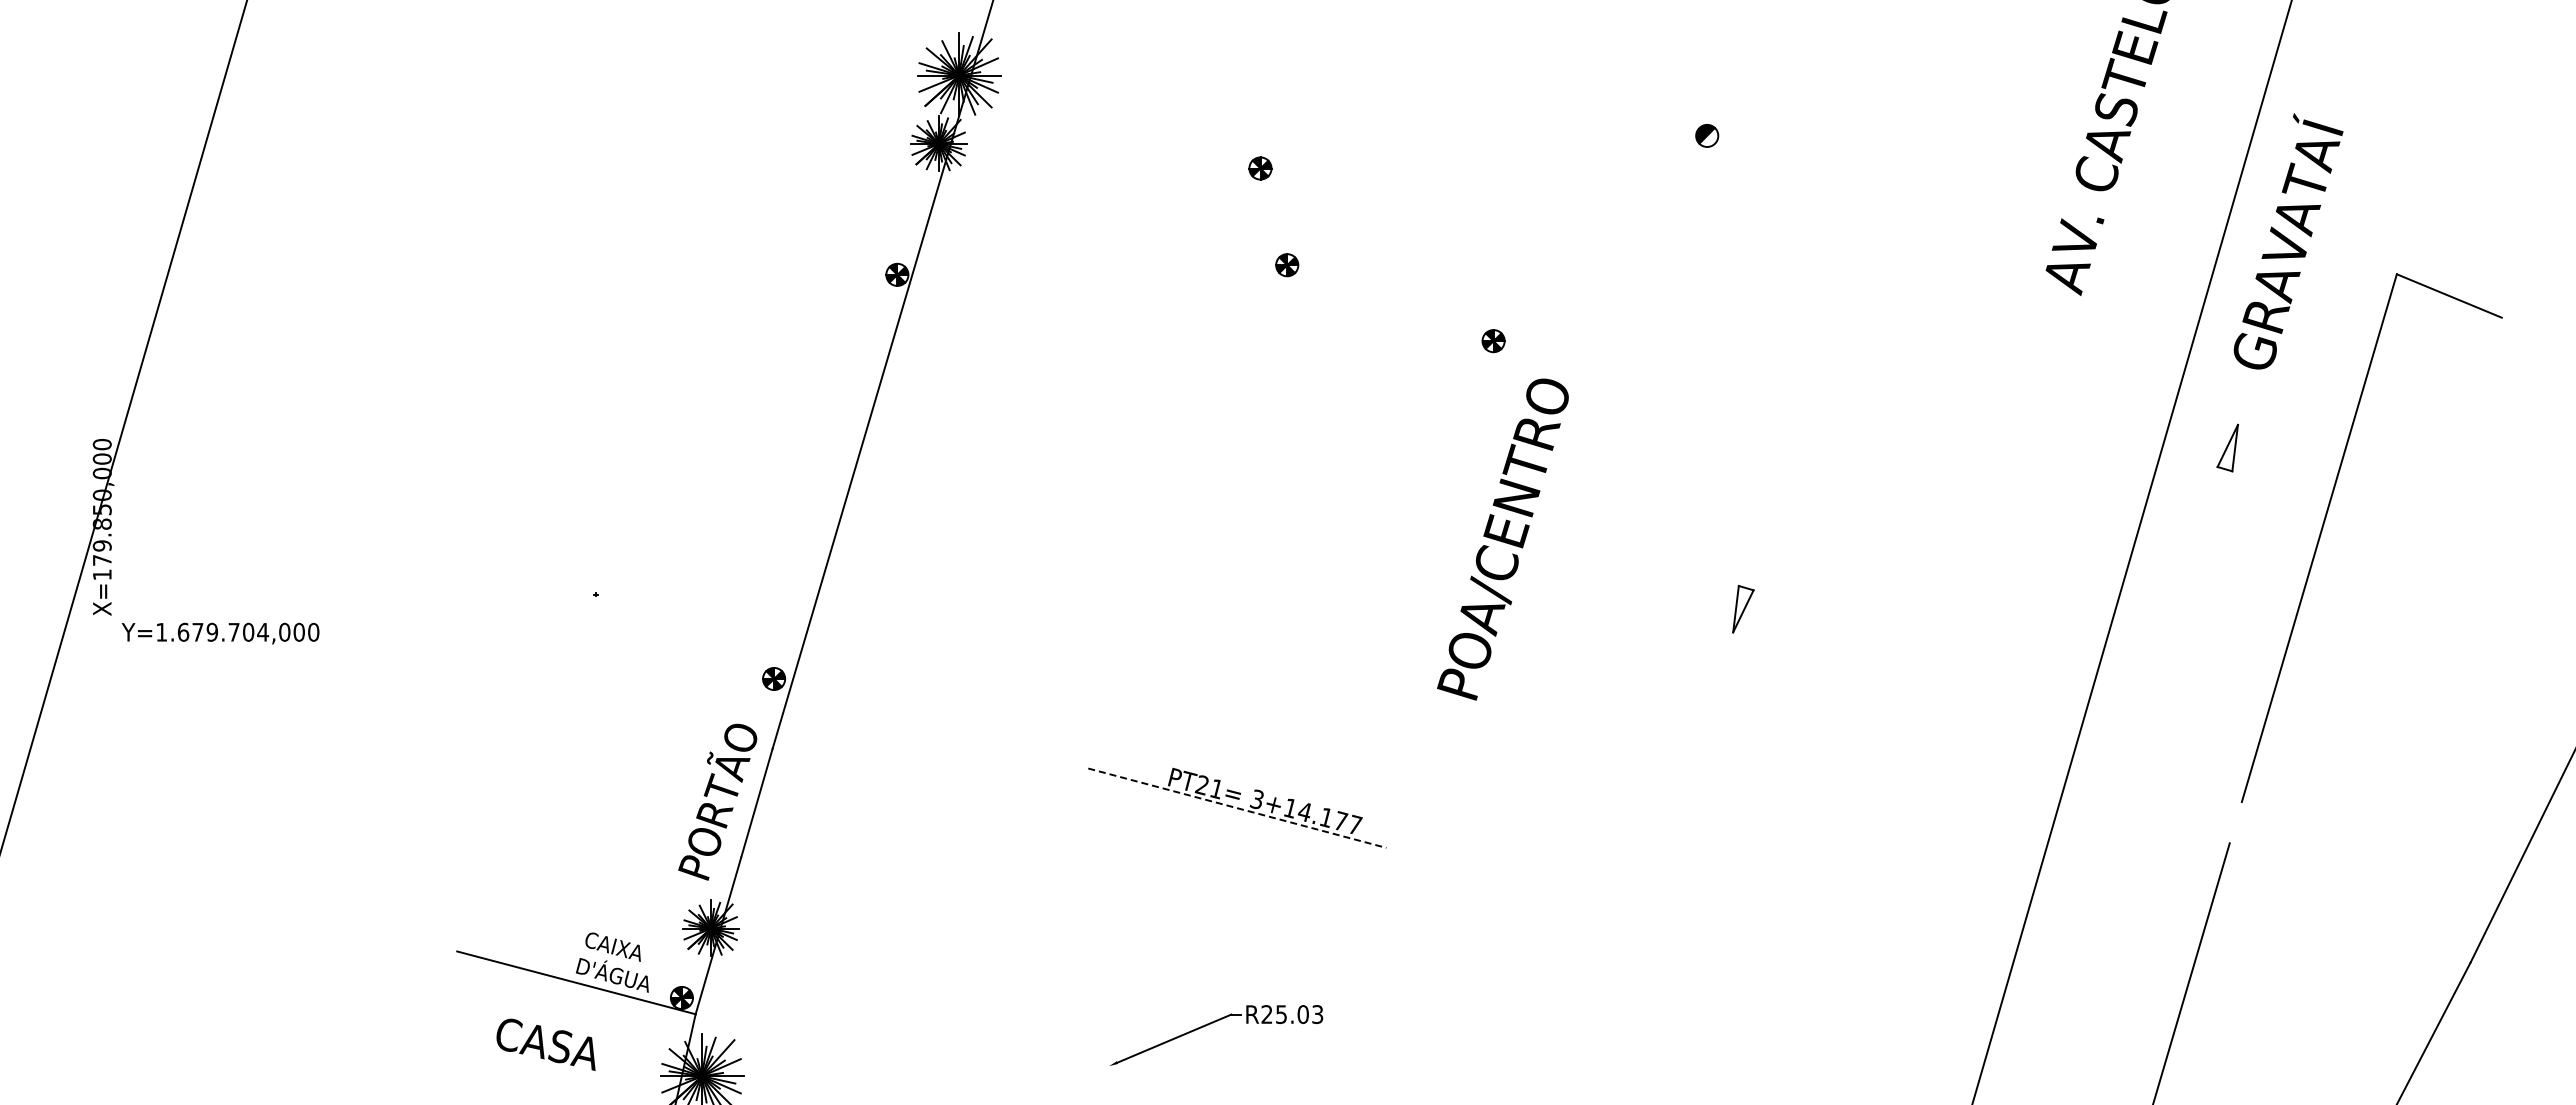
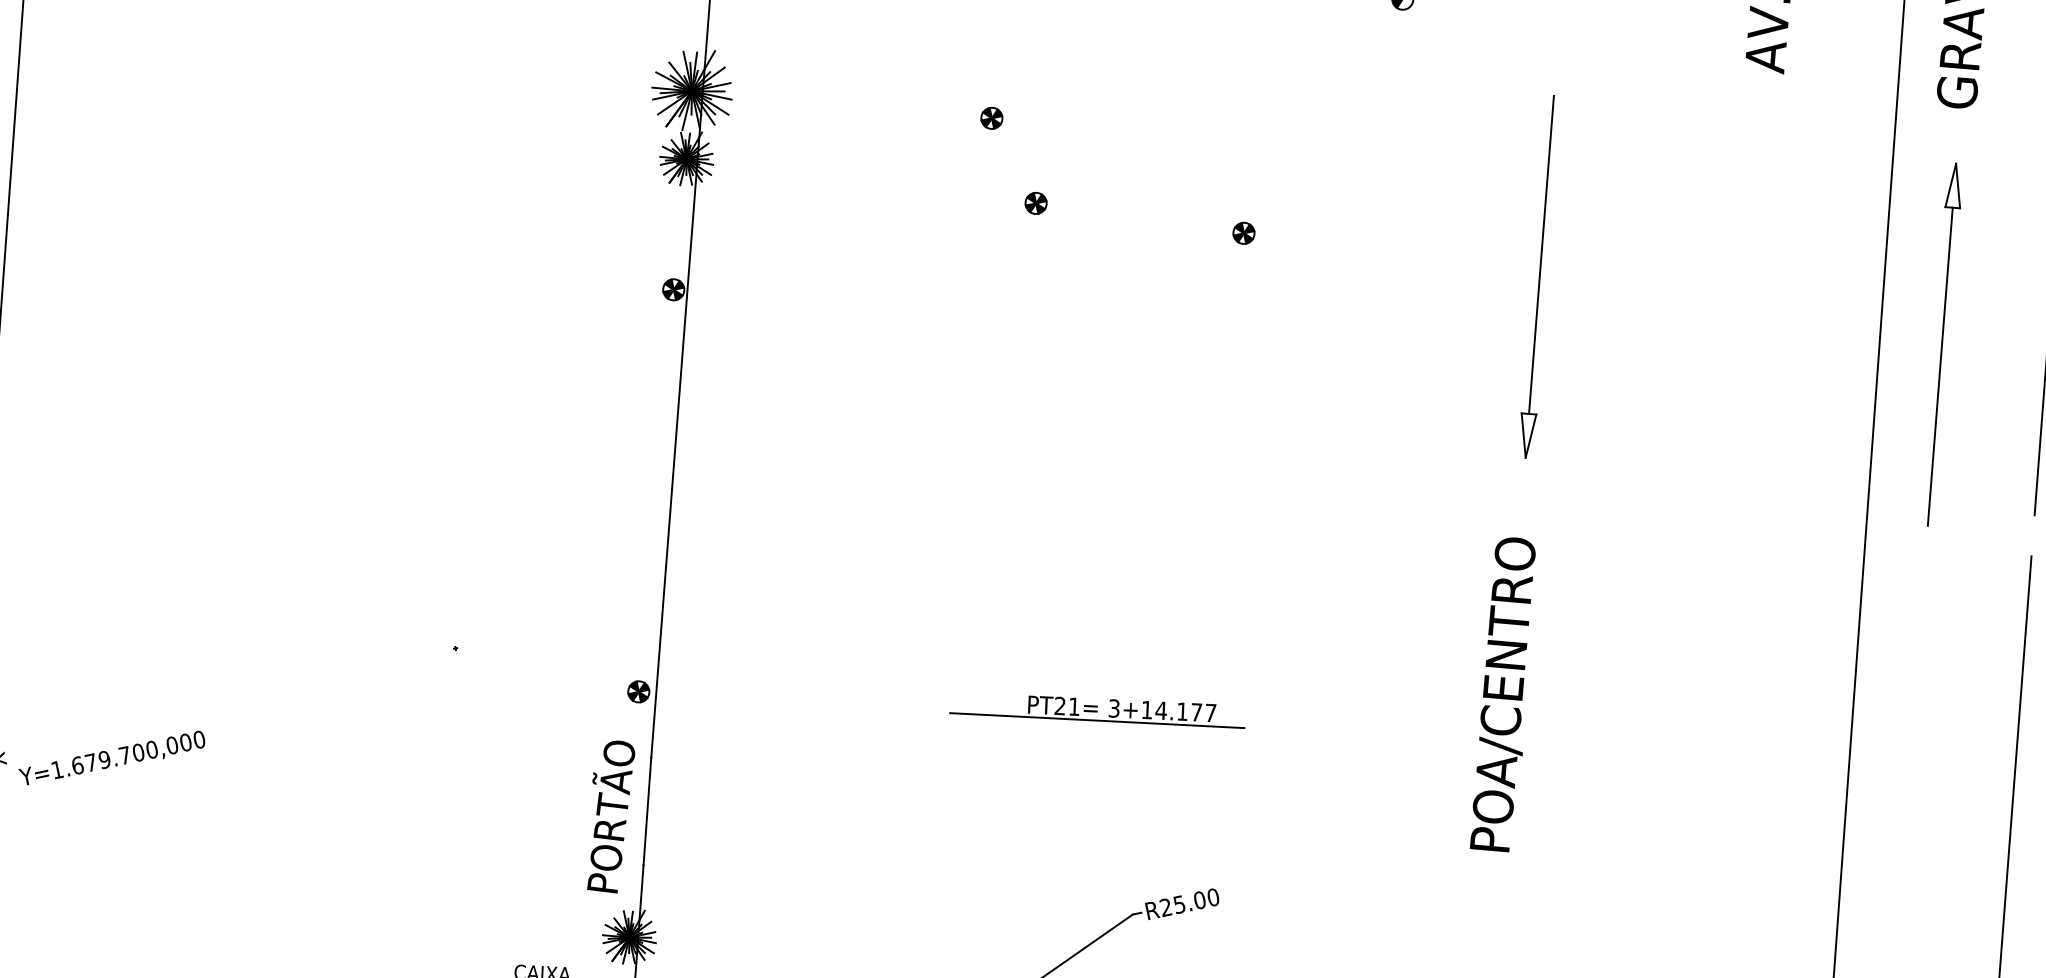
line: (1793, 427) -> (1541, 254), added
text: (1502, 539) -> (1501, 696), moved
line: (2177, 629) -> (1940, 366), added
text: (262, 631) -> (151, 749), Y=1.679.704,000 -> Y=1.679.700,000
line: (1237, 808) -> (1097, 720), dashed -> solid
text: (1317, 1014) -> (1213, 897), R25.03 -> R25.00

